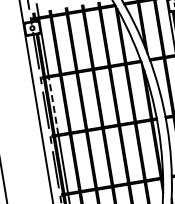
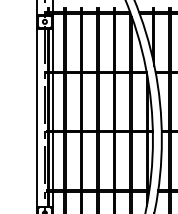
line: (54, 106) -> (53, 102), dashed -> solid

